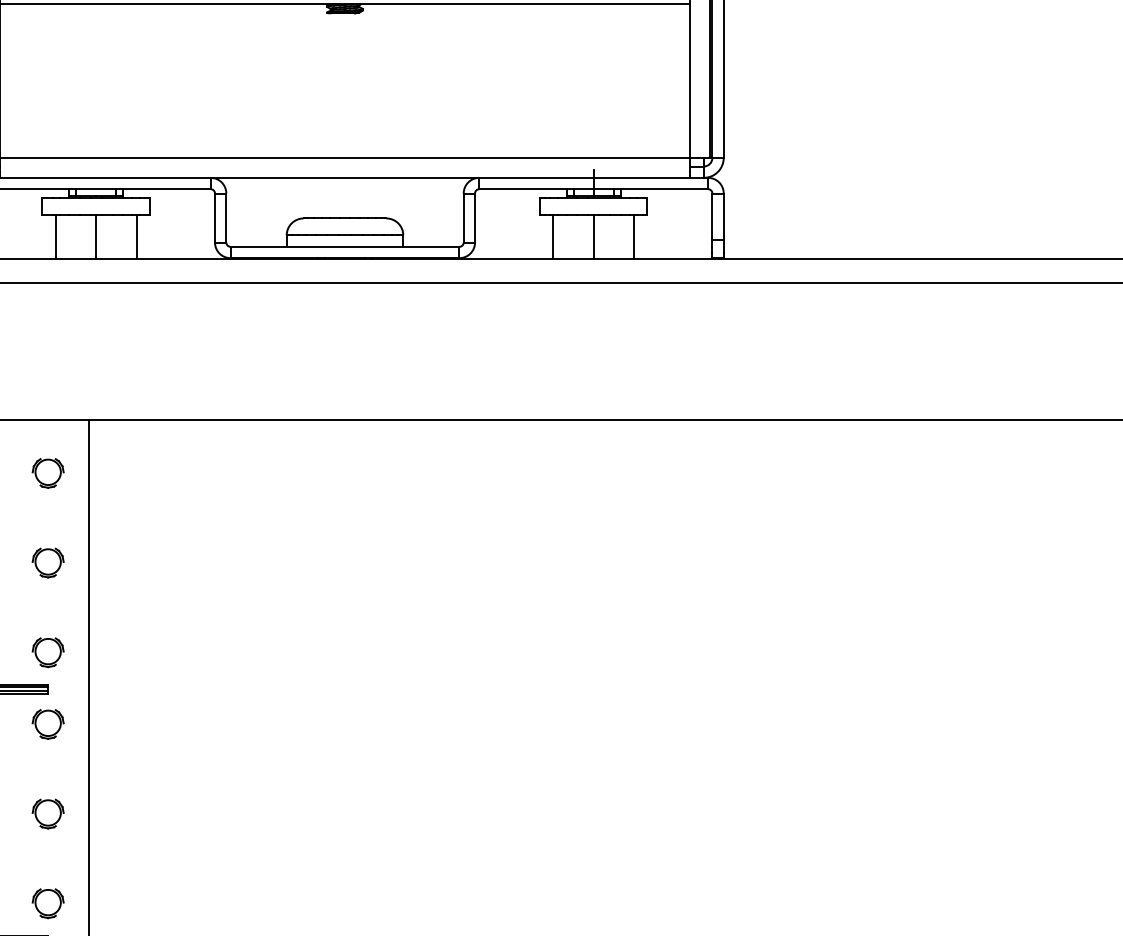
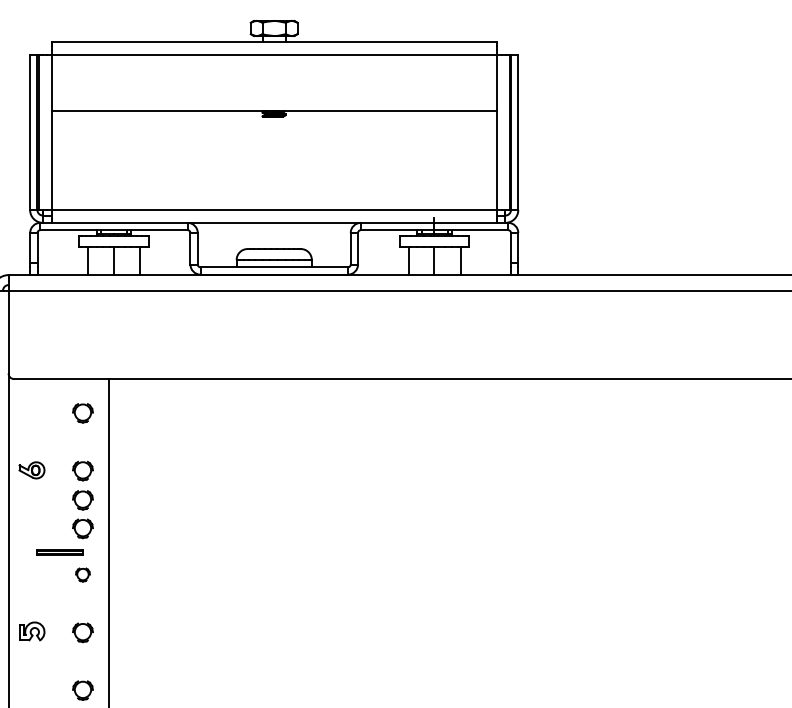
part: (47, 608) -> (82, 500), added
part: (47, 723) -> (82, 574), size x0.7

